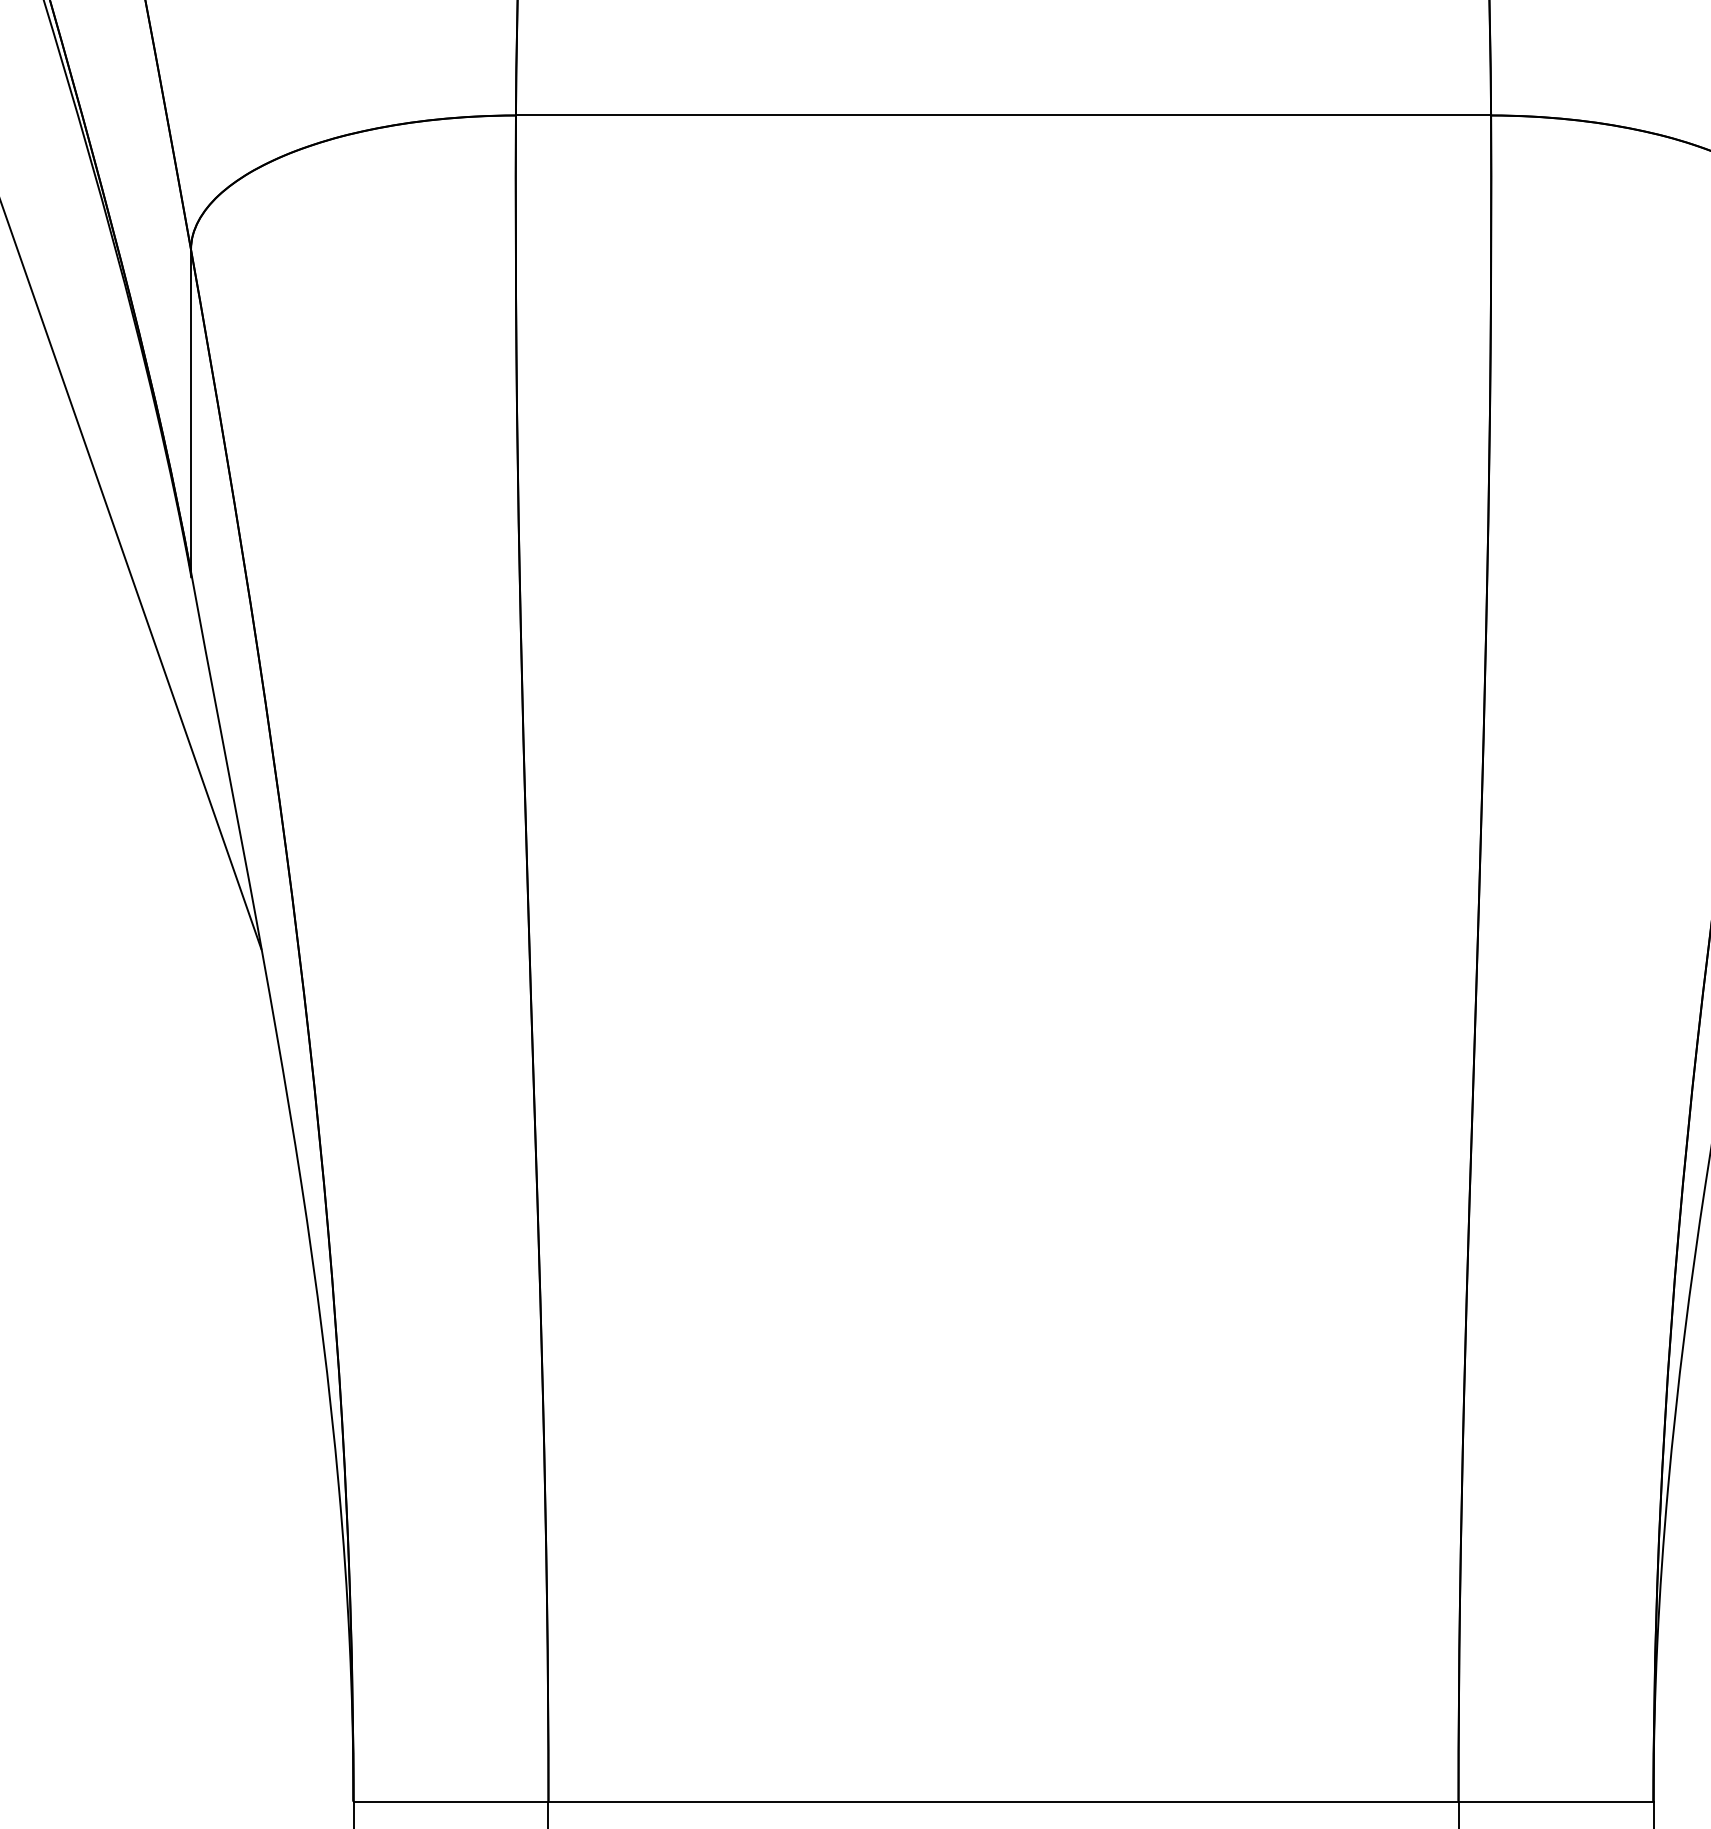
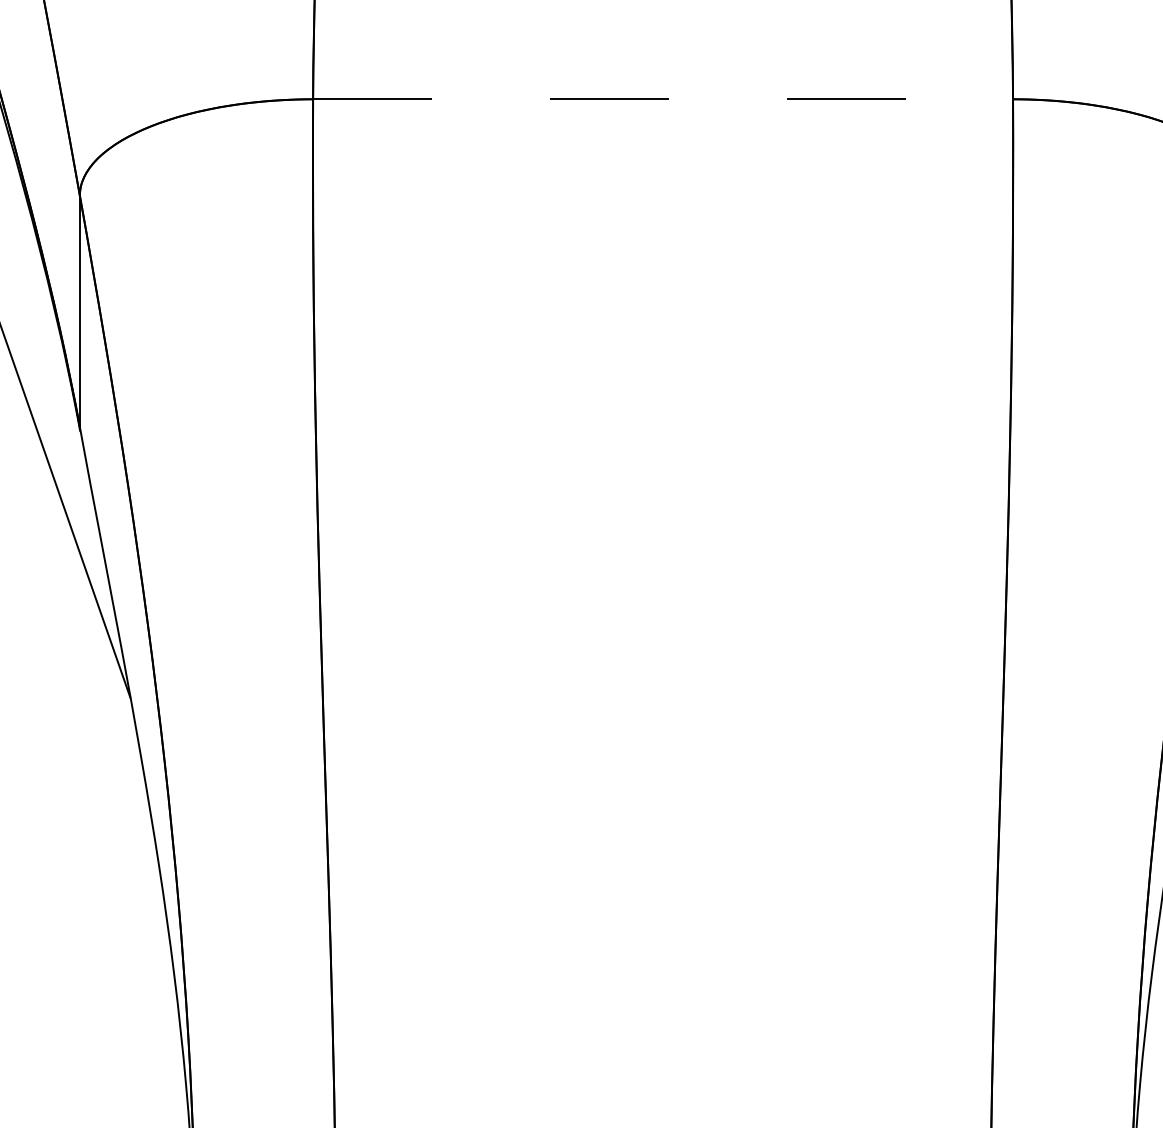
line: (1003, 115) -> (663, 99), solid -> dashed

